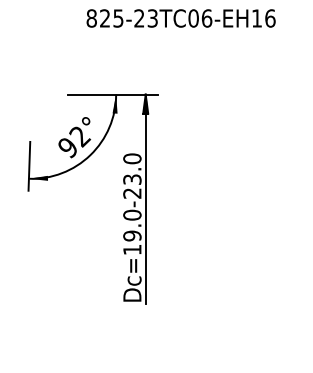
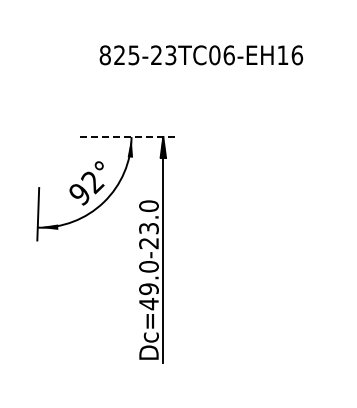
line: (113, 94) -> (128, 137), solid -> dashed
text: (131, 250) -> (148, 304), Dc=19.0-23.0 -> Dc=49.0-23.0

